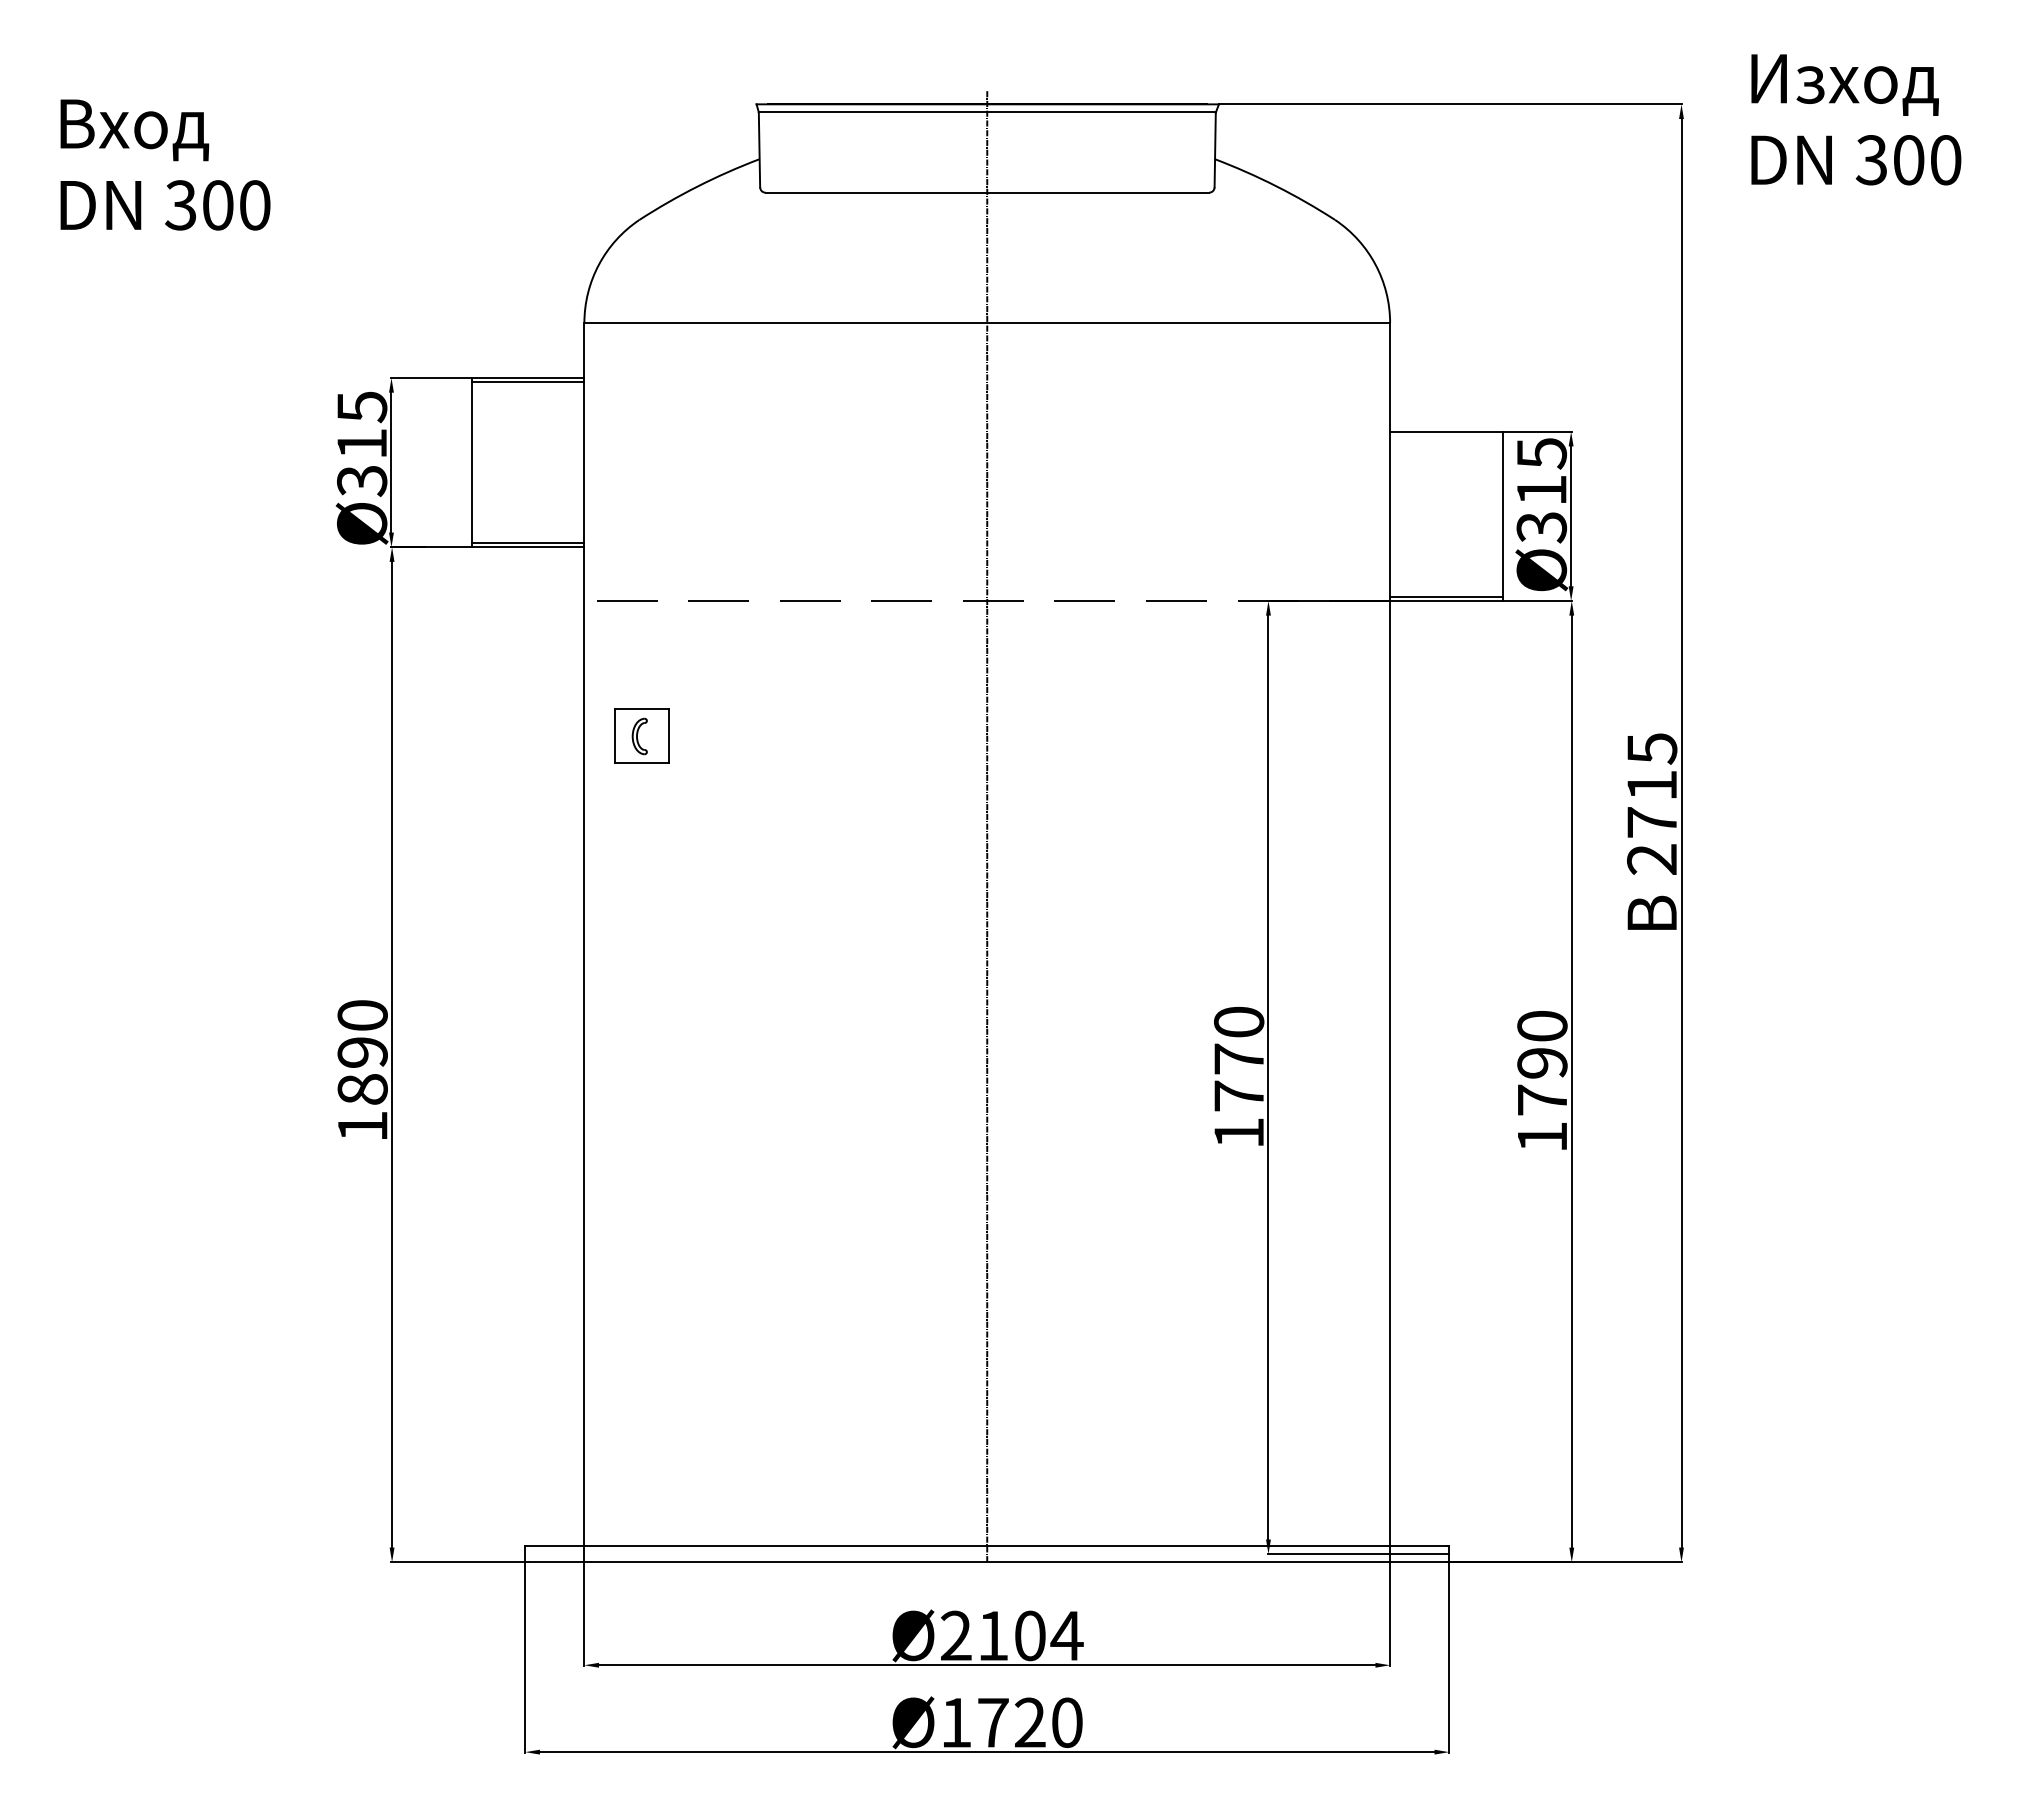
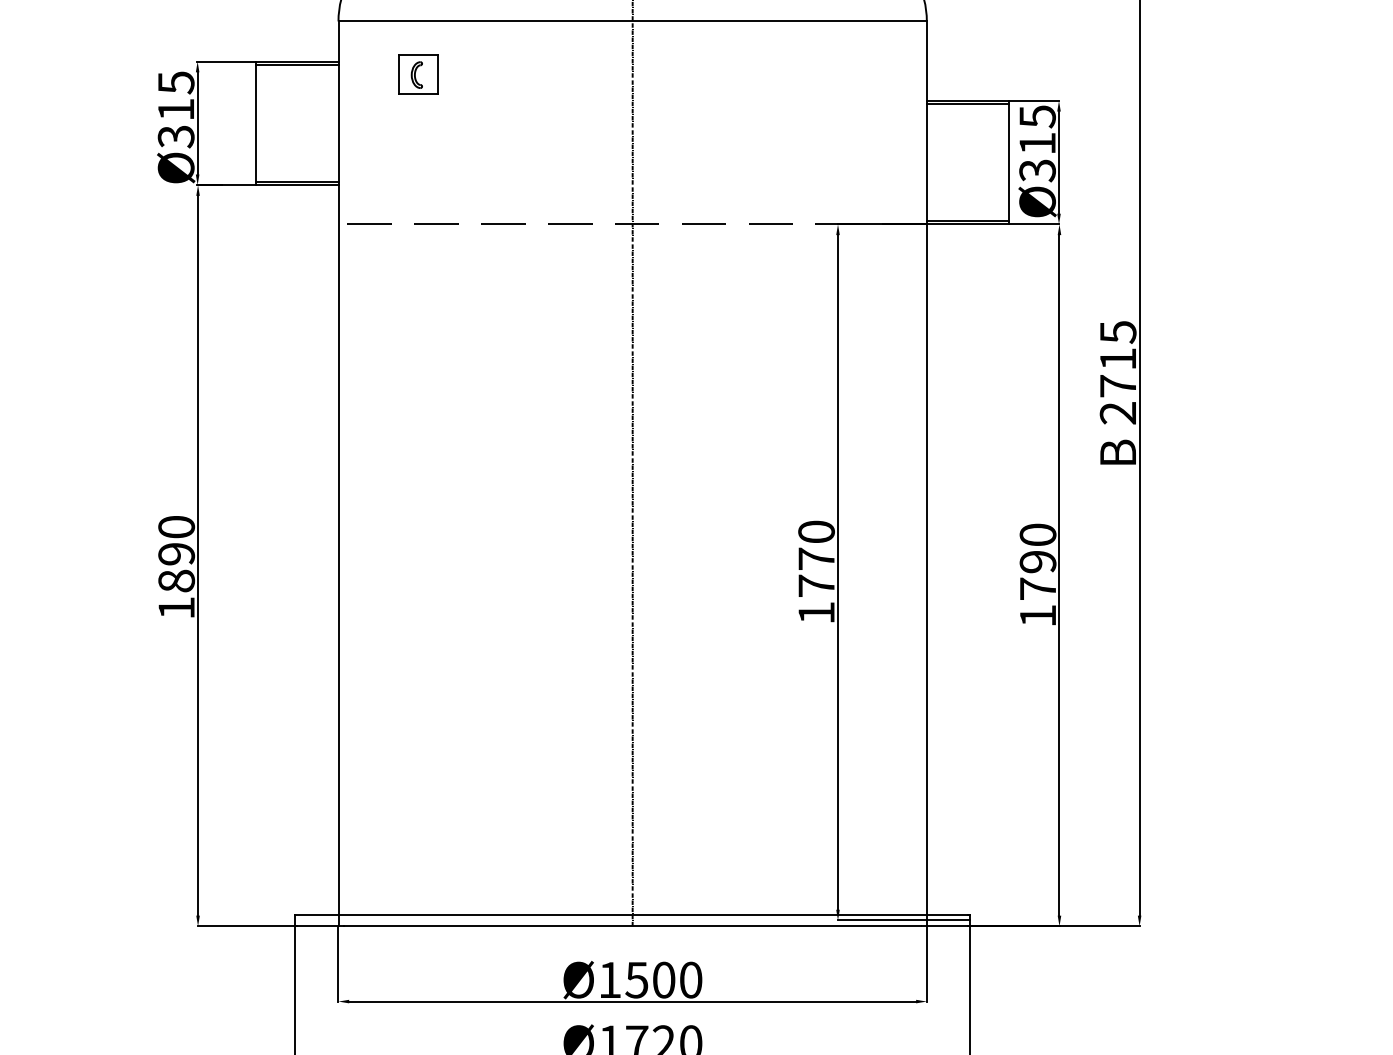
line: (1446, 435) -> (968, 103), added
part: (641, 735) -> (418, 74), moved
text: (1012, 1635) -> (651, 979), Ø2104 -> Ø1500

